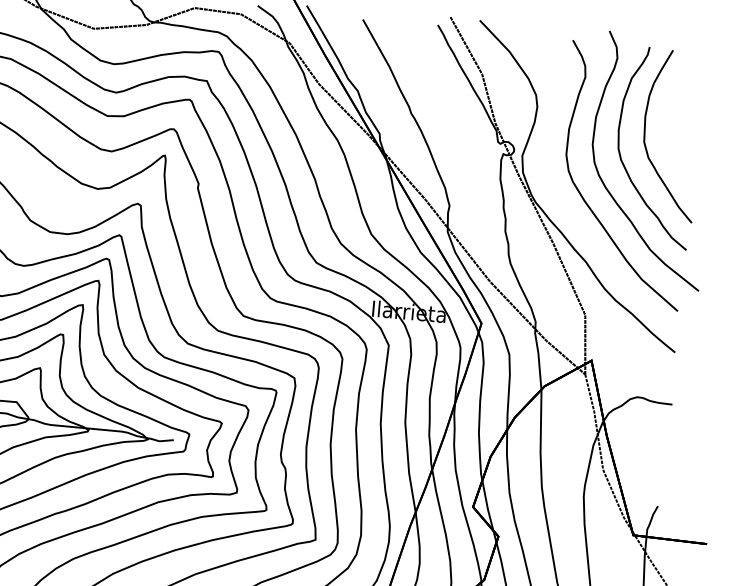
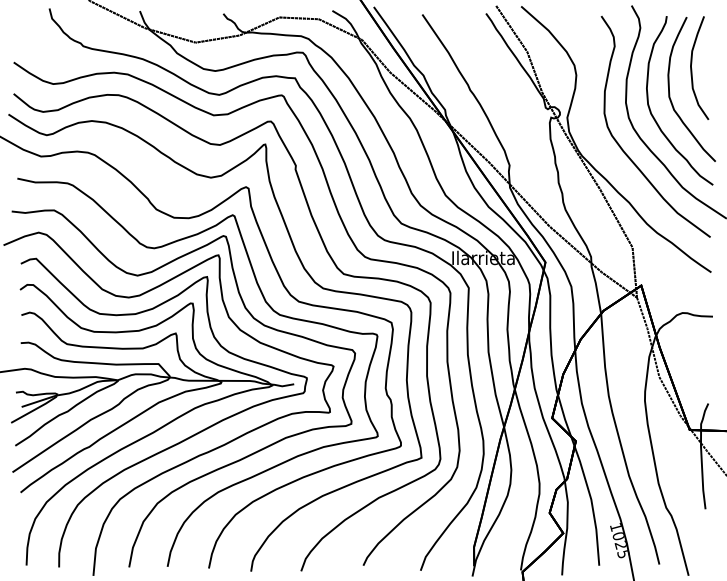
curve: (674, 111) -> (692, 68), added

